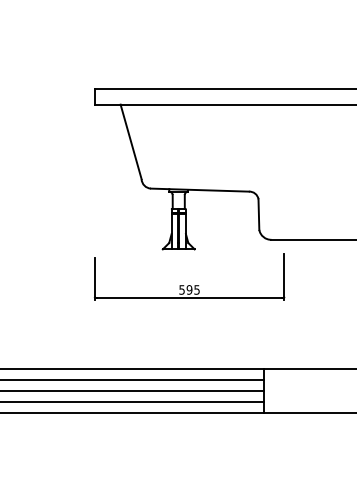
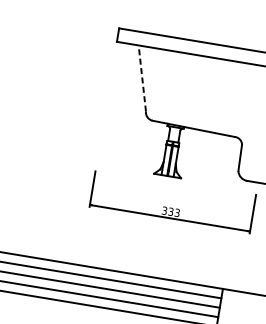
line: (131, 141) -> (142, 78), solid -> dashed
text: (189, 289) -> (171, 211), 595 -> 333

